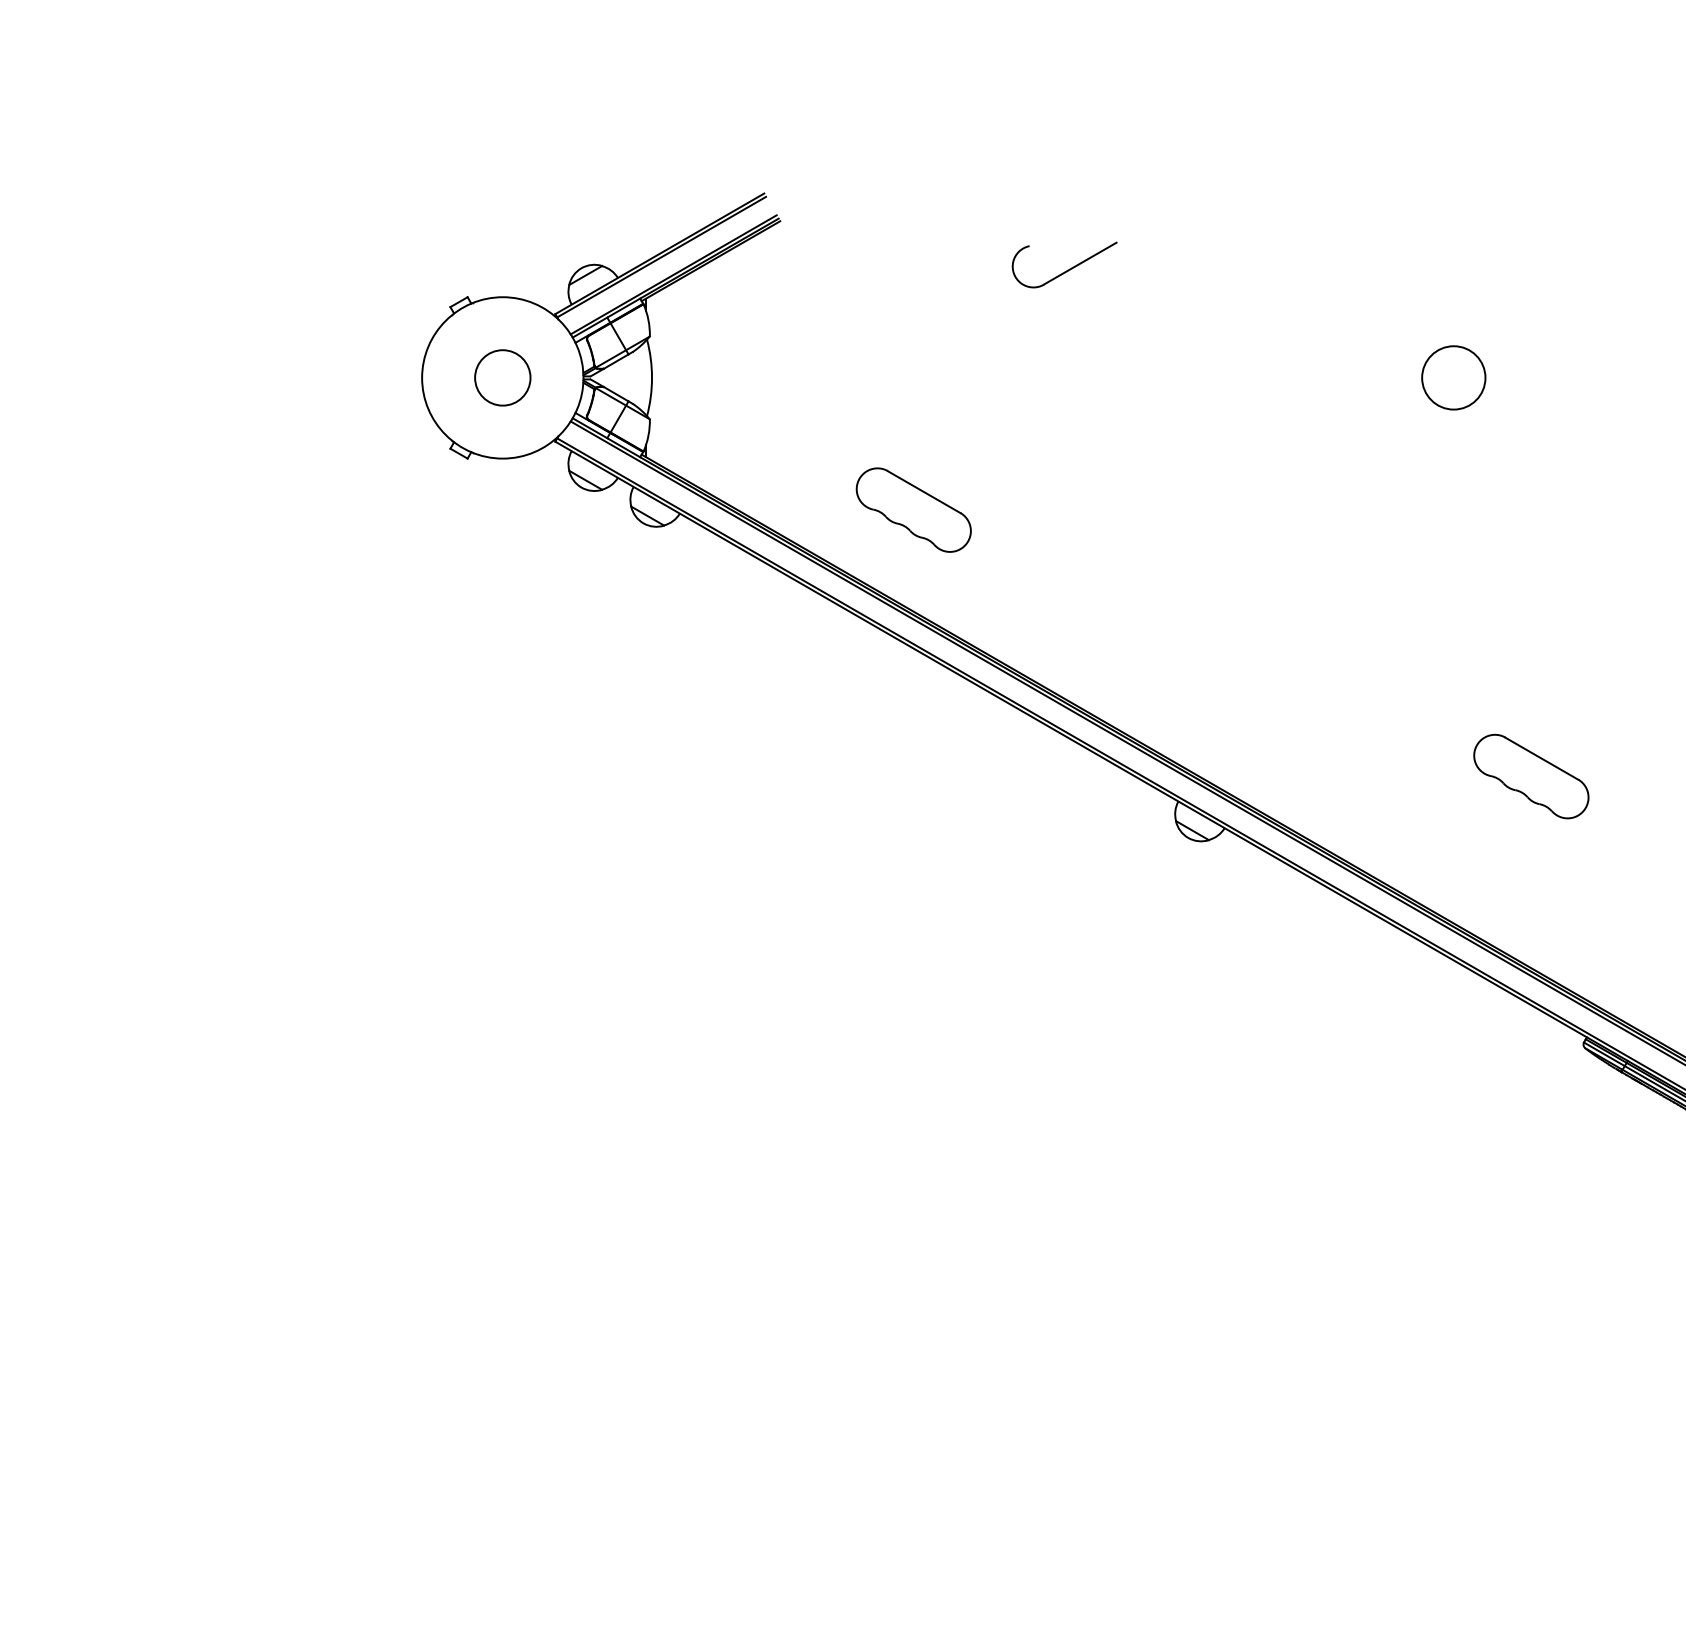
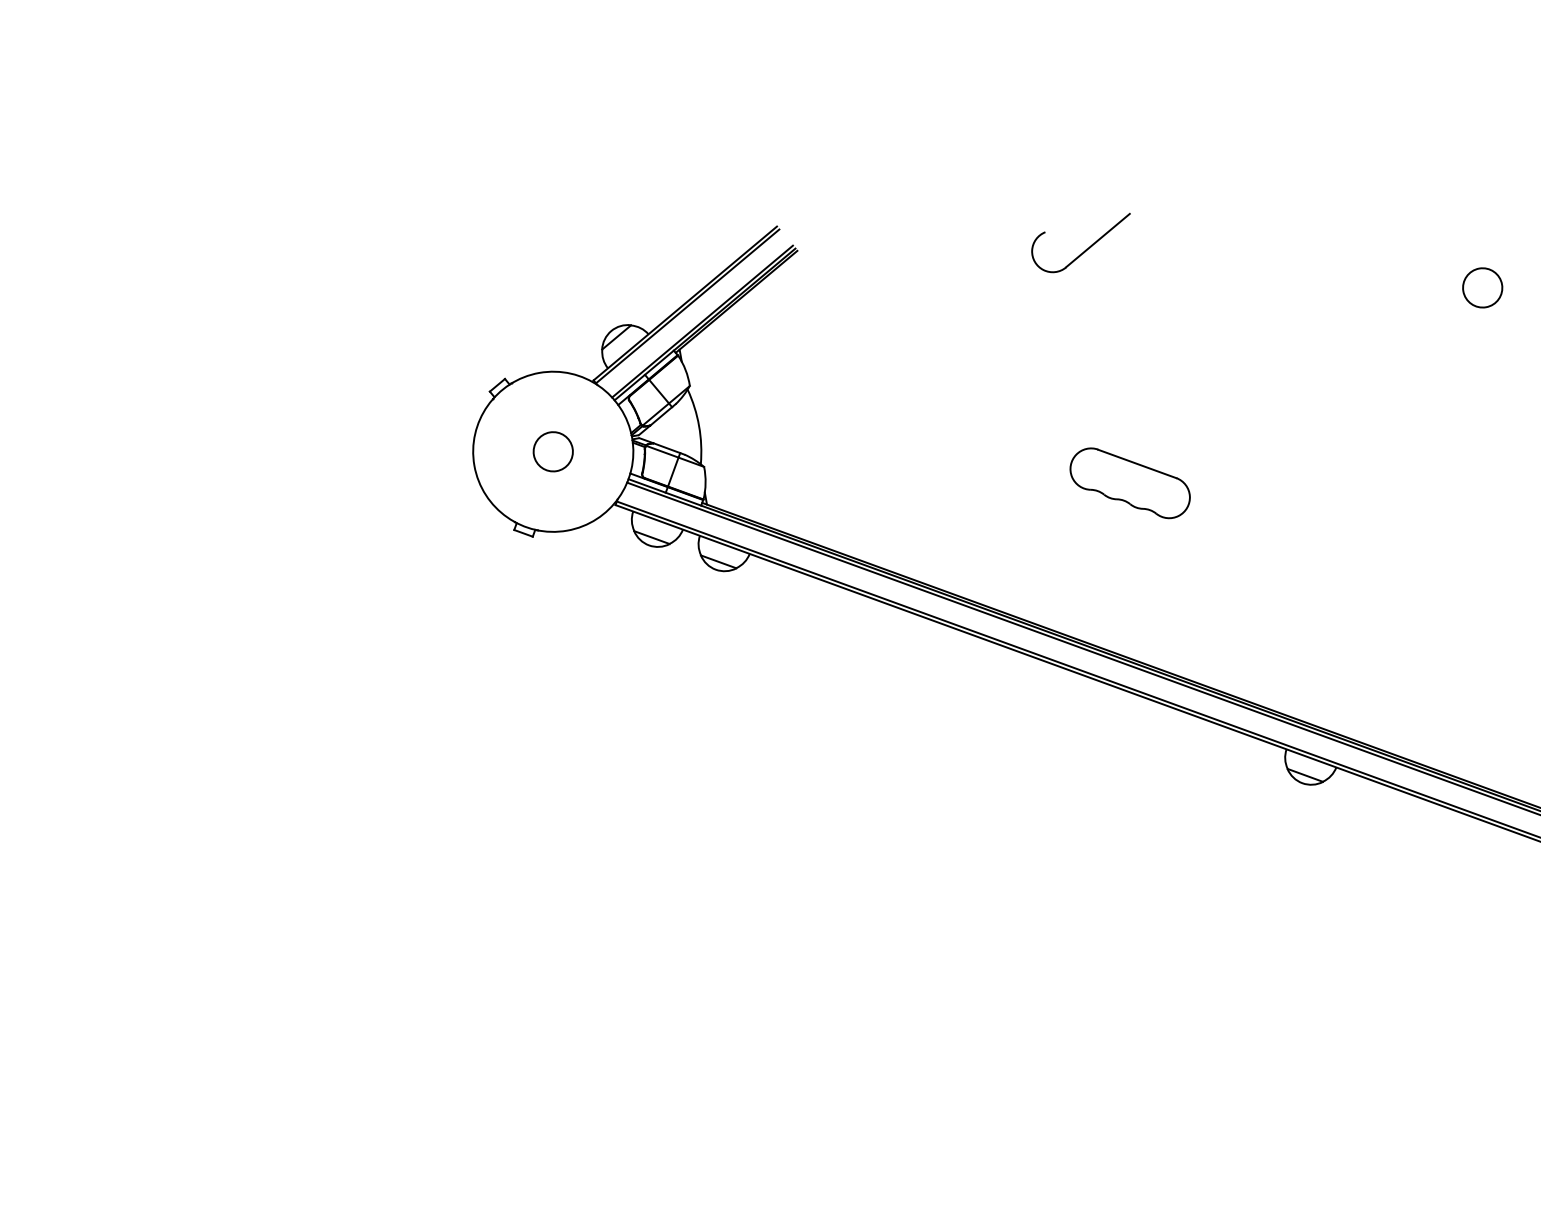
circle: (502, 377) -> (552, 451), size x0.71
circle: (1453, 377) -> (1482, 287), size x0.62
part: (913, 509) -> (1129, 482), moved

